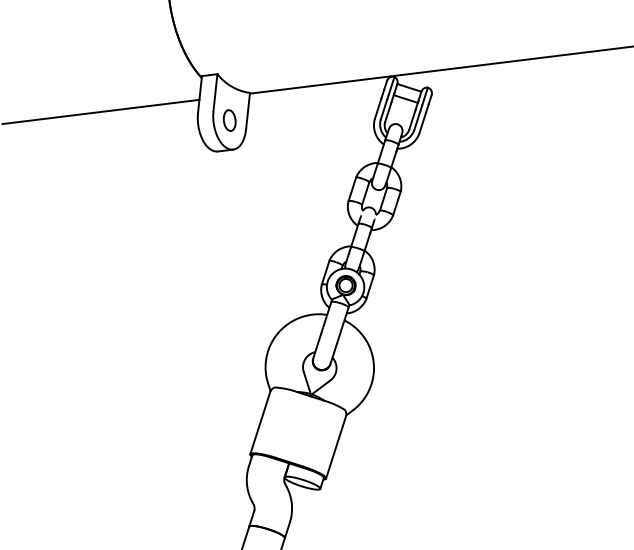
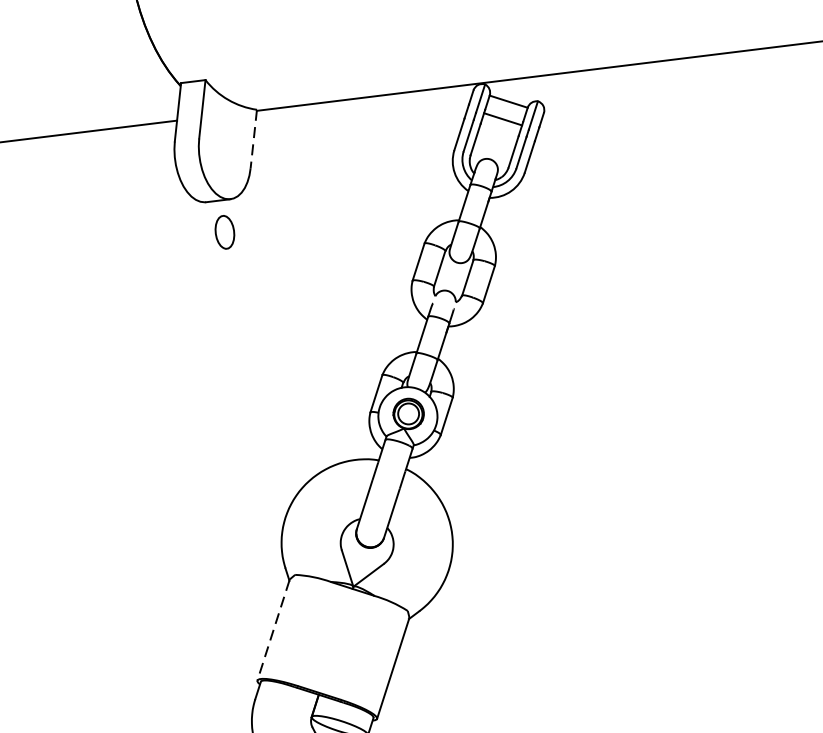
line: (248, 111) -> (254, 139), solid -> dashed
part: (229, 120) -> (224, 232), moved
line: (260, 423) -> (273, 631), solid -> dashed

